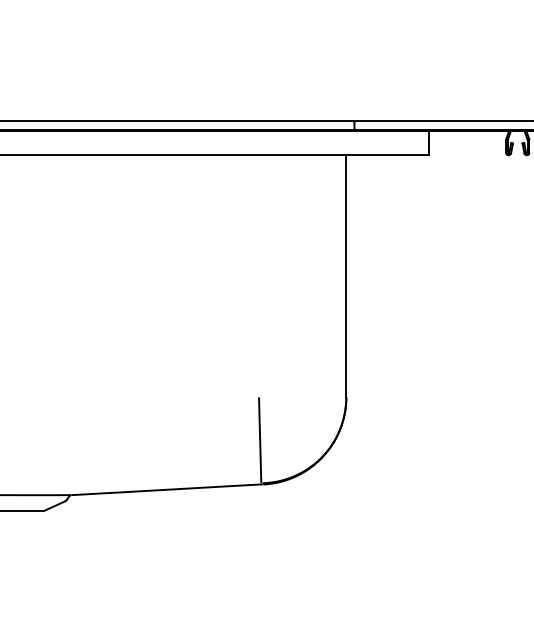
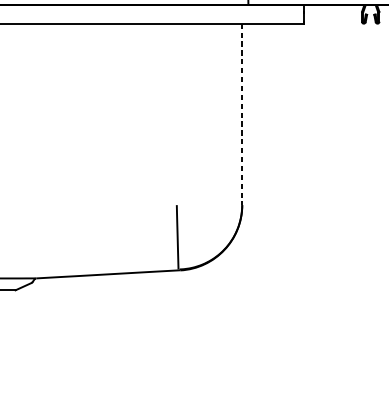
line: (346, 276) -> (242, 114), solid -> dashed

